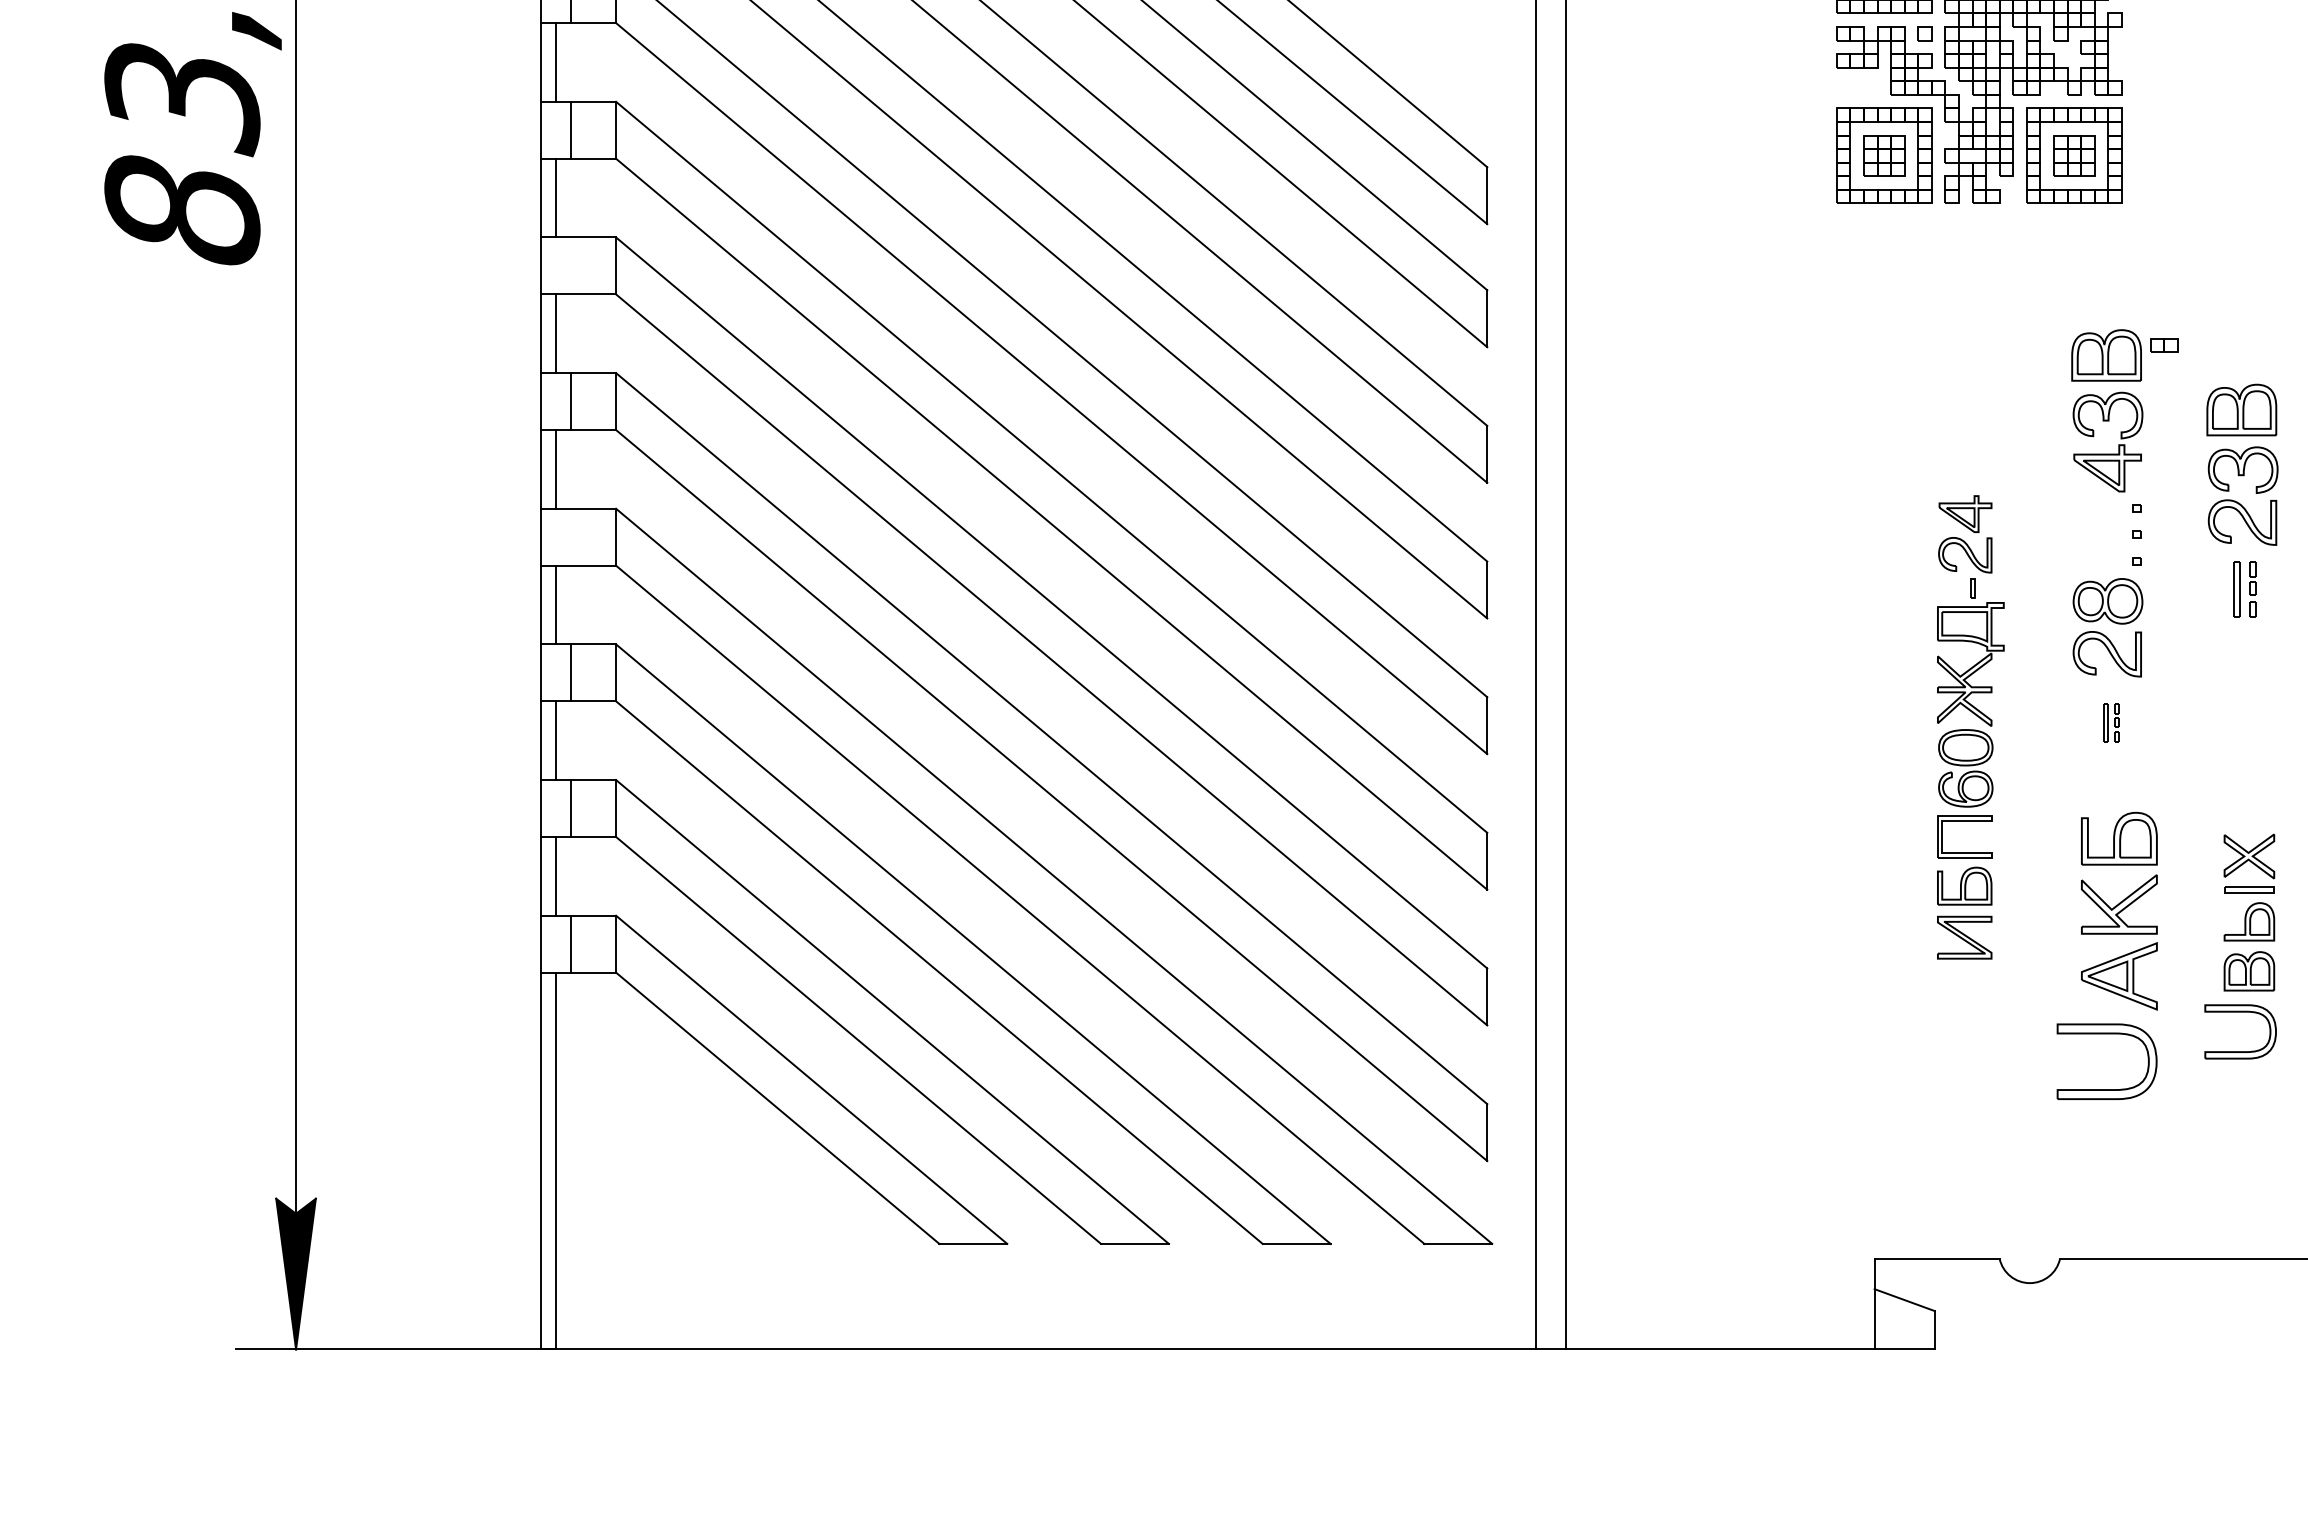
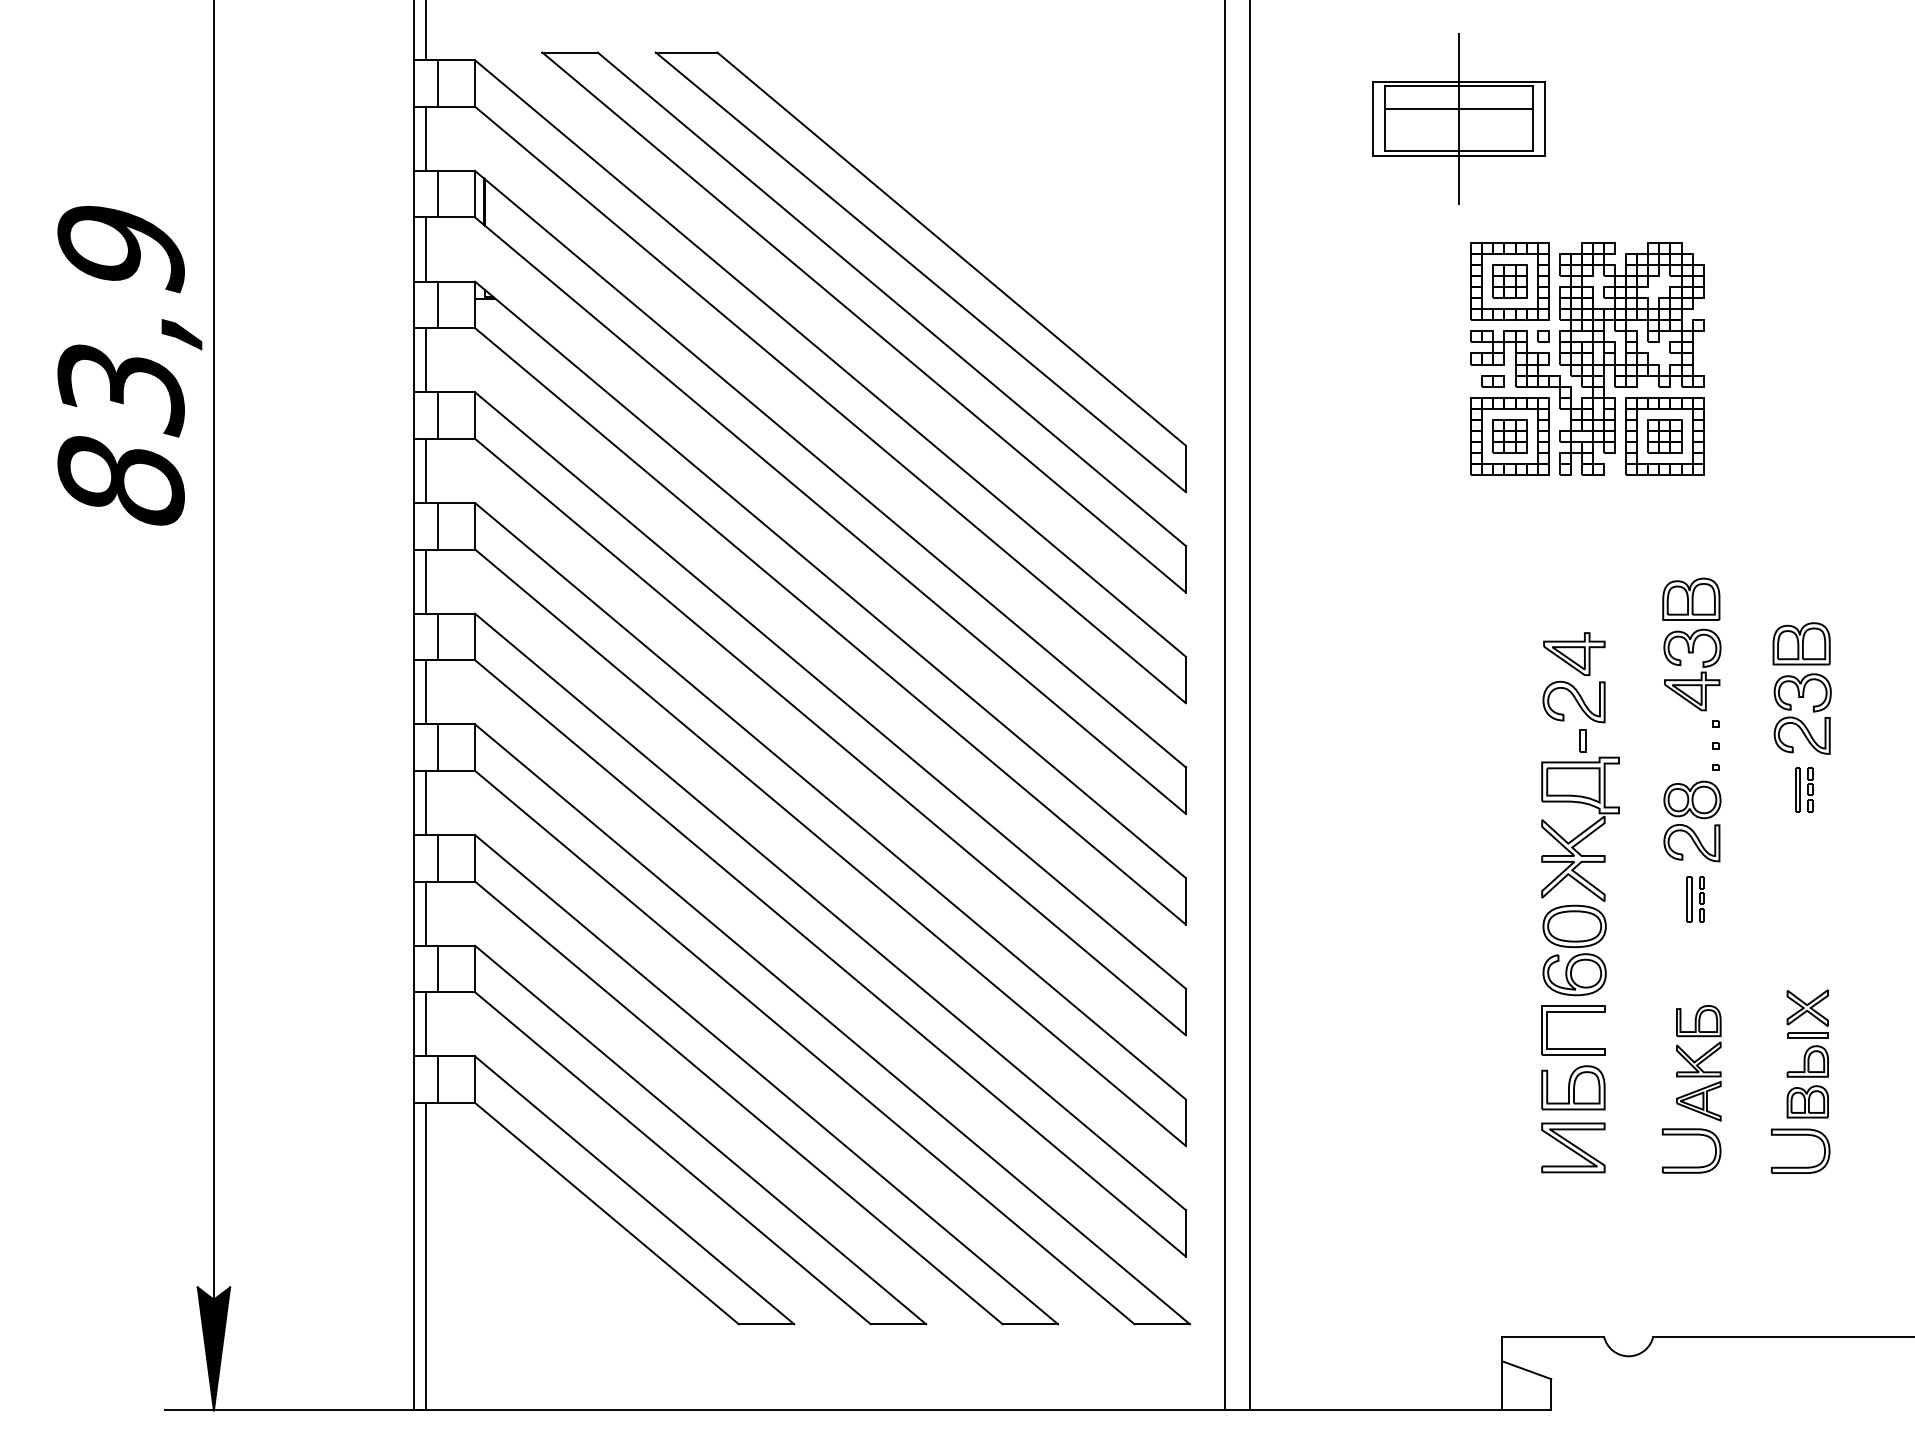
line: (571, 266) -> (438, 526), added
part: (2163, 345) -> (1492, 381), moved
line: (571, 537) -> (438, 747), added
part: (2111, 723) -> (1695, 899), size x1.43
part: (1970, 727) -> (1580, 902), size x1.43
part: (2106, 956) -> (1691, 1089), size x0.71

